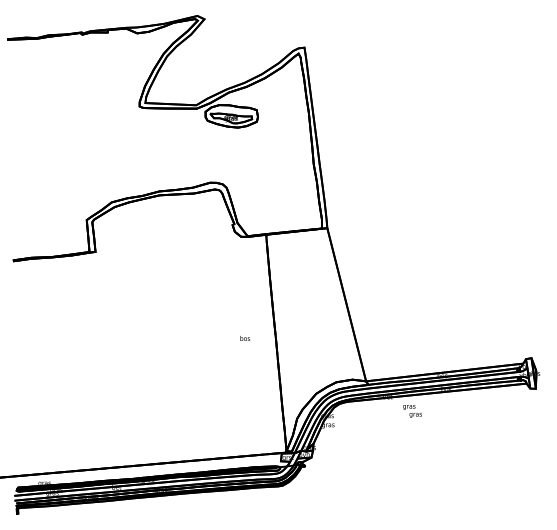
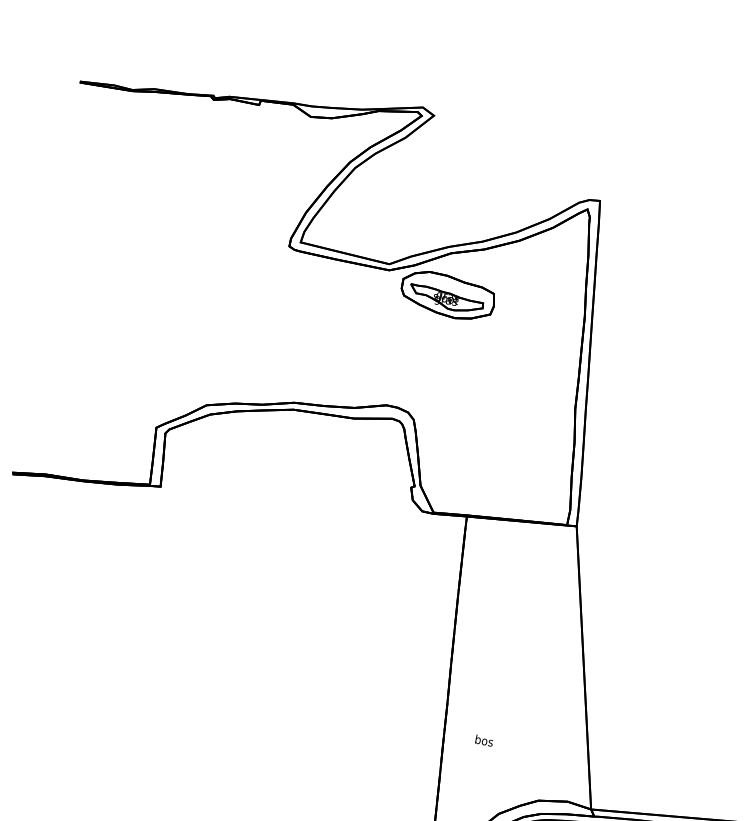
text: (244, 338) -> (483, 740), moved

